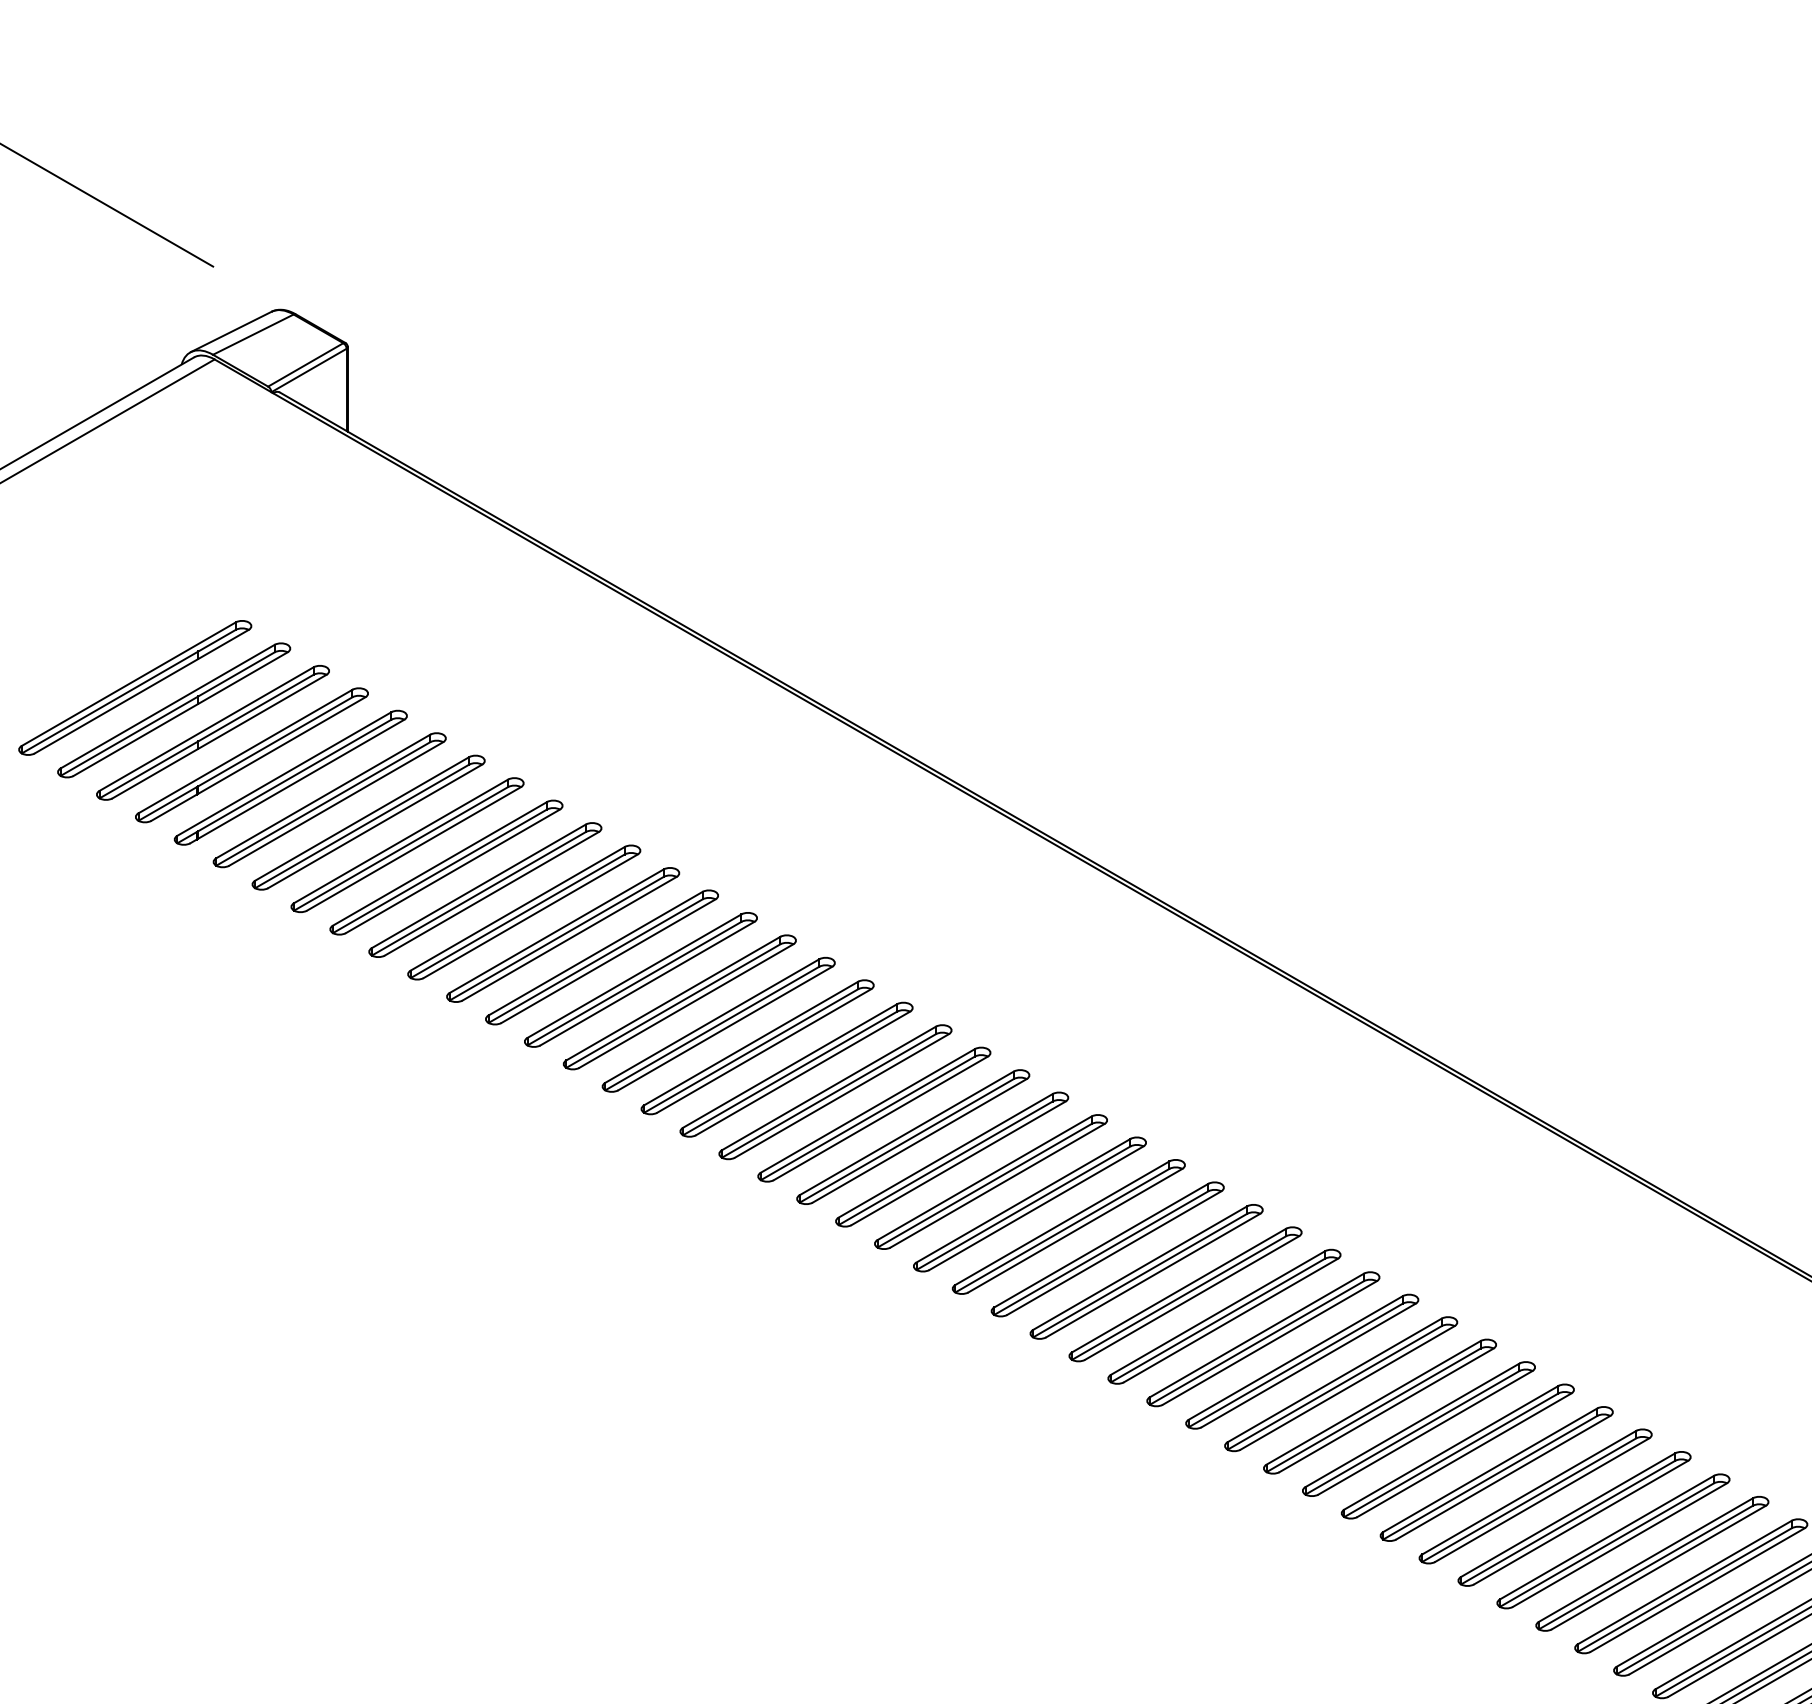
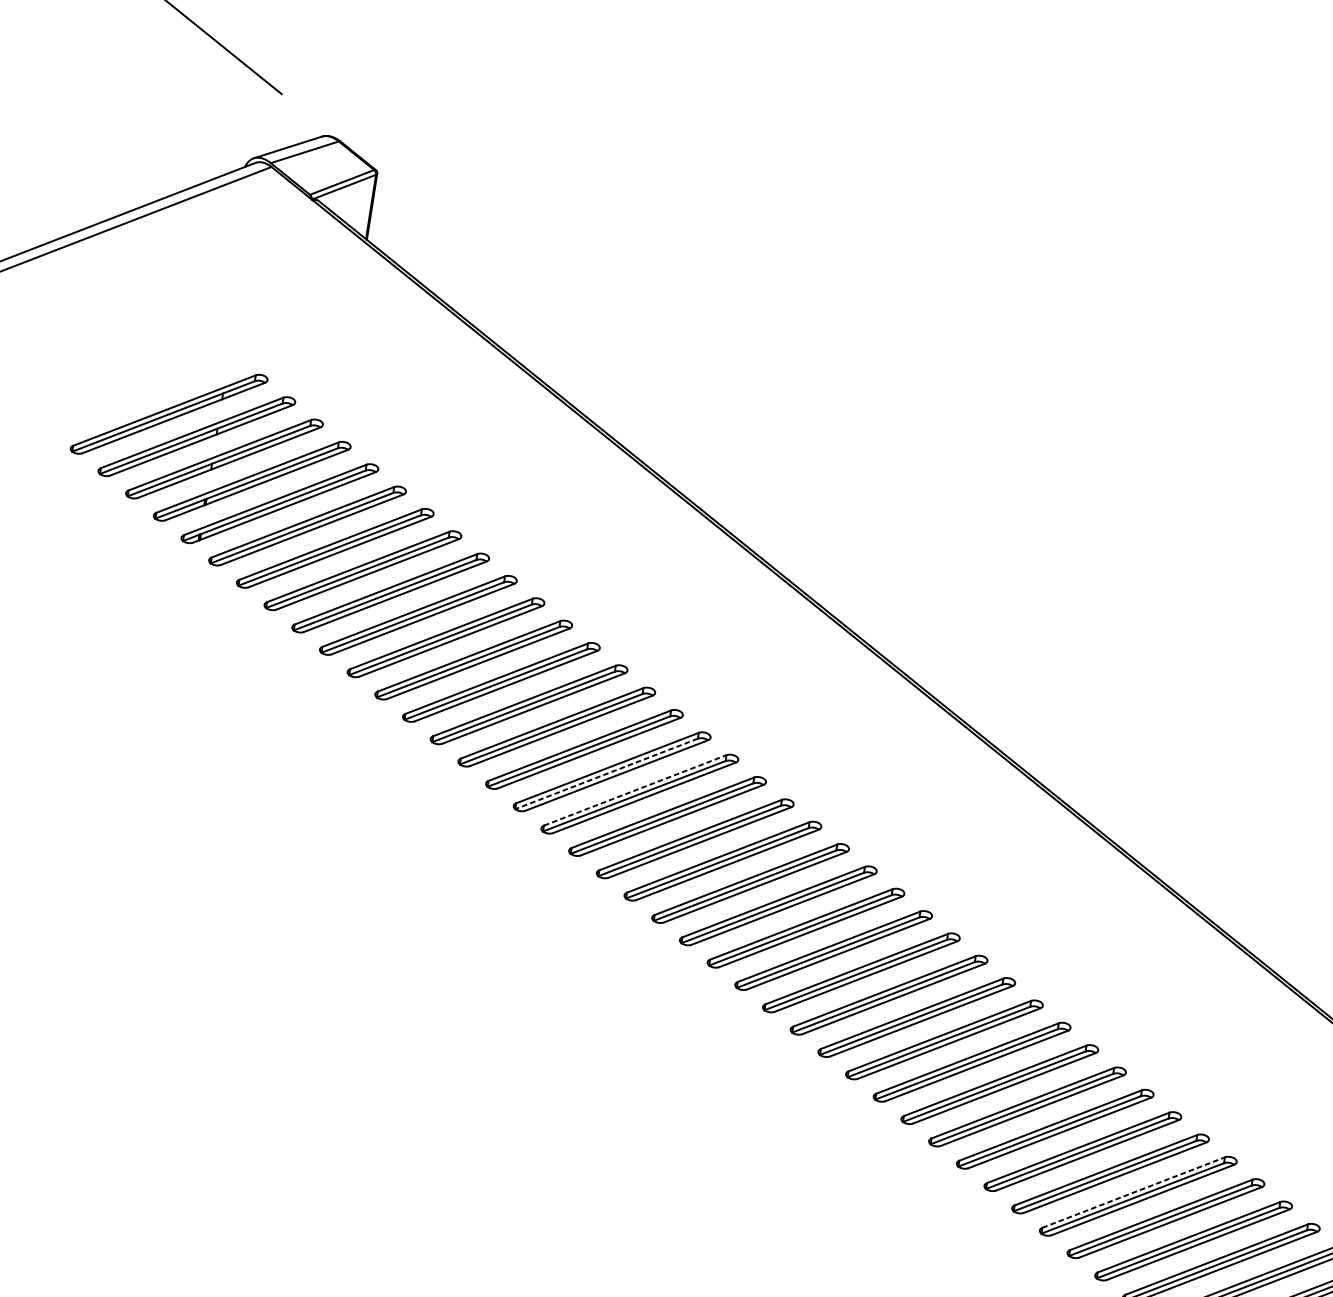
line: (751, 1051) -> (606, 774), solid -> dashed
line: (790, 1066) -> (635, 790), solid -> dashed
line: (1490, 1470) -> (1133, 1192), solid -> dashed

